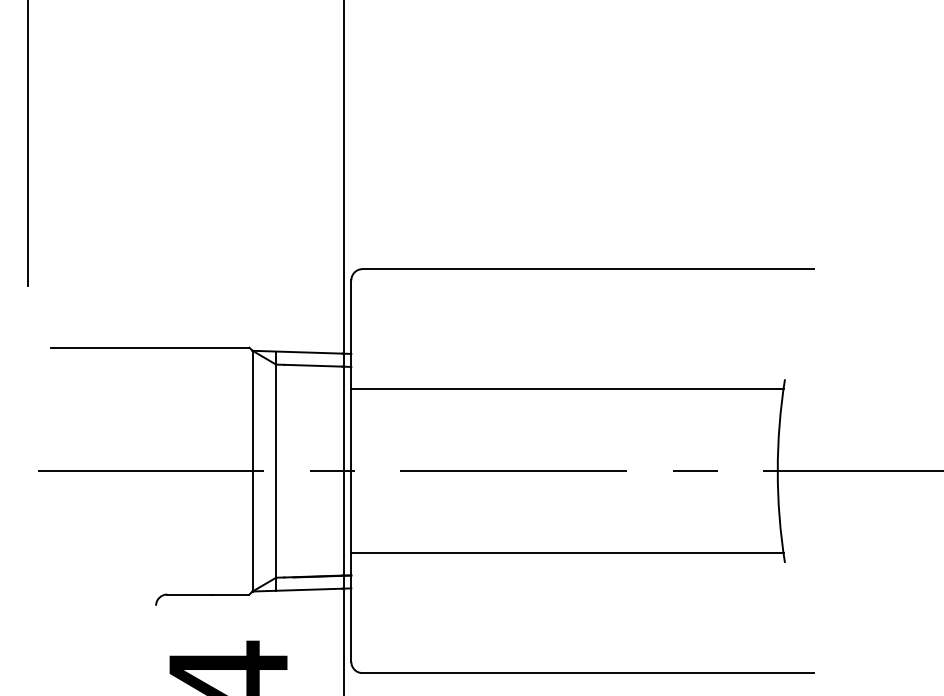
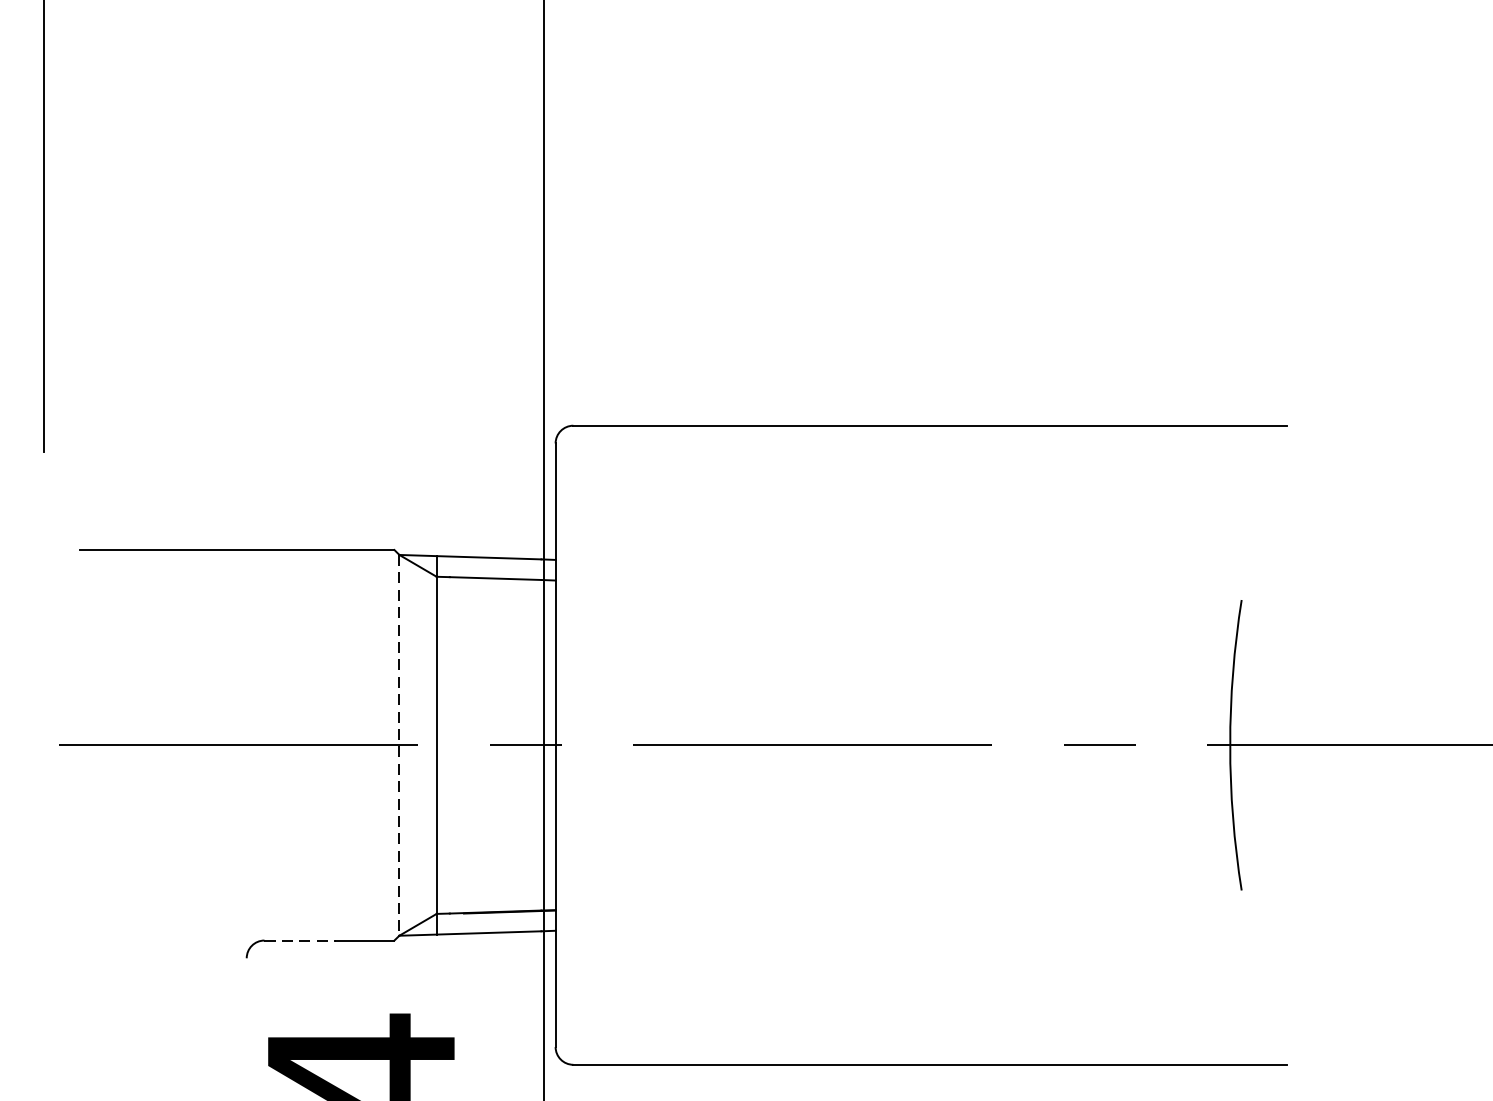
line: (567, 388) -> (897, 614), removed
line: (252, 471) -> (399, 745), solid -> dashed
line: (567, 553) -> (897, 875), removed
line: (190, 594) -> (301, 940), solid -> dashed

